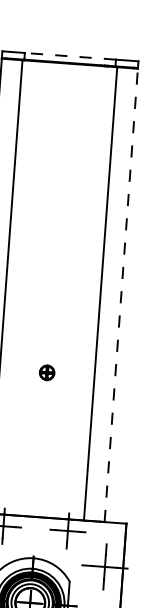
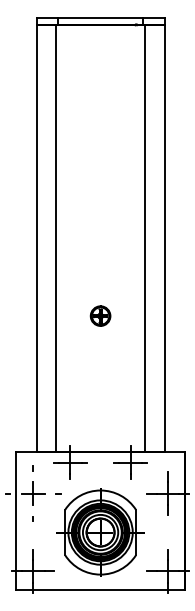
line: (70, 56) -> (100, 18), dashed -> solid
line: (121, 294) -> (164, 237), dashed -> solid
part: (47, 372) -> (100, 315), size x1.43

